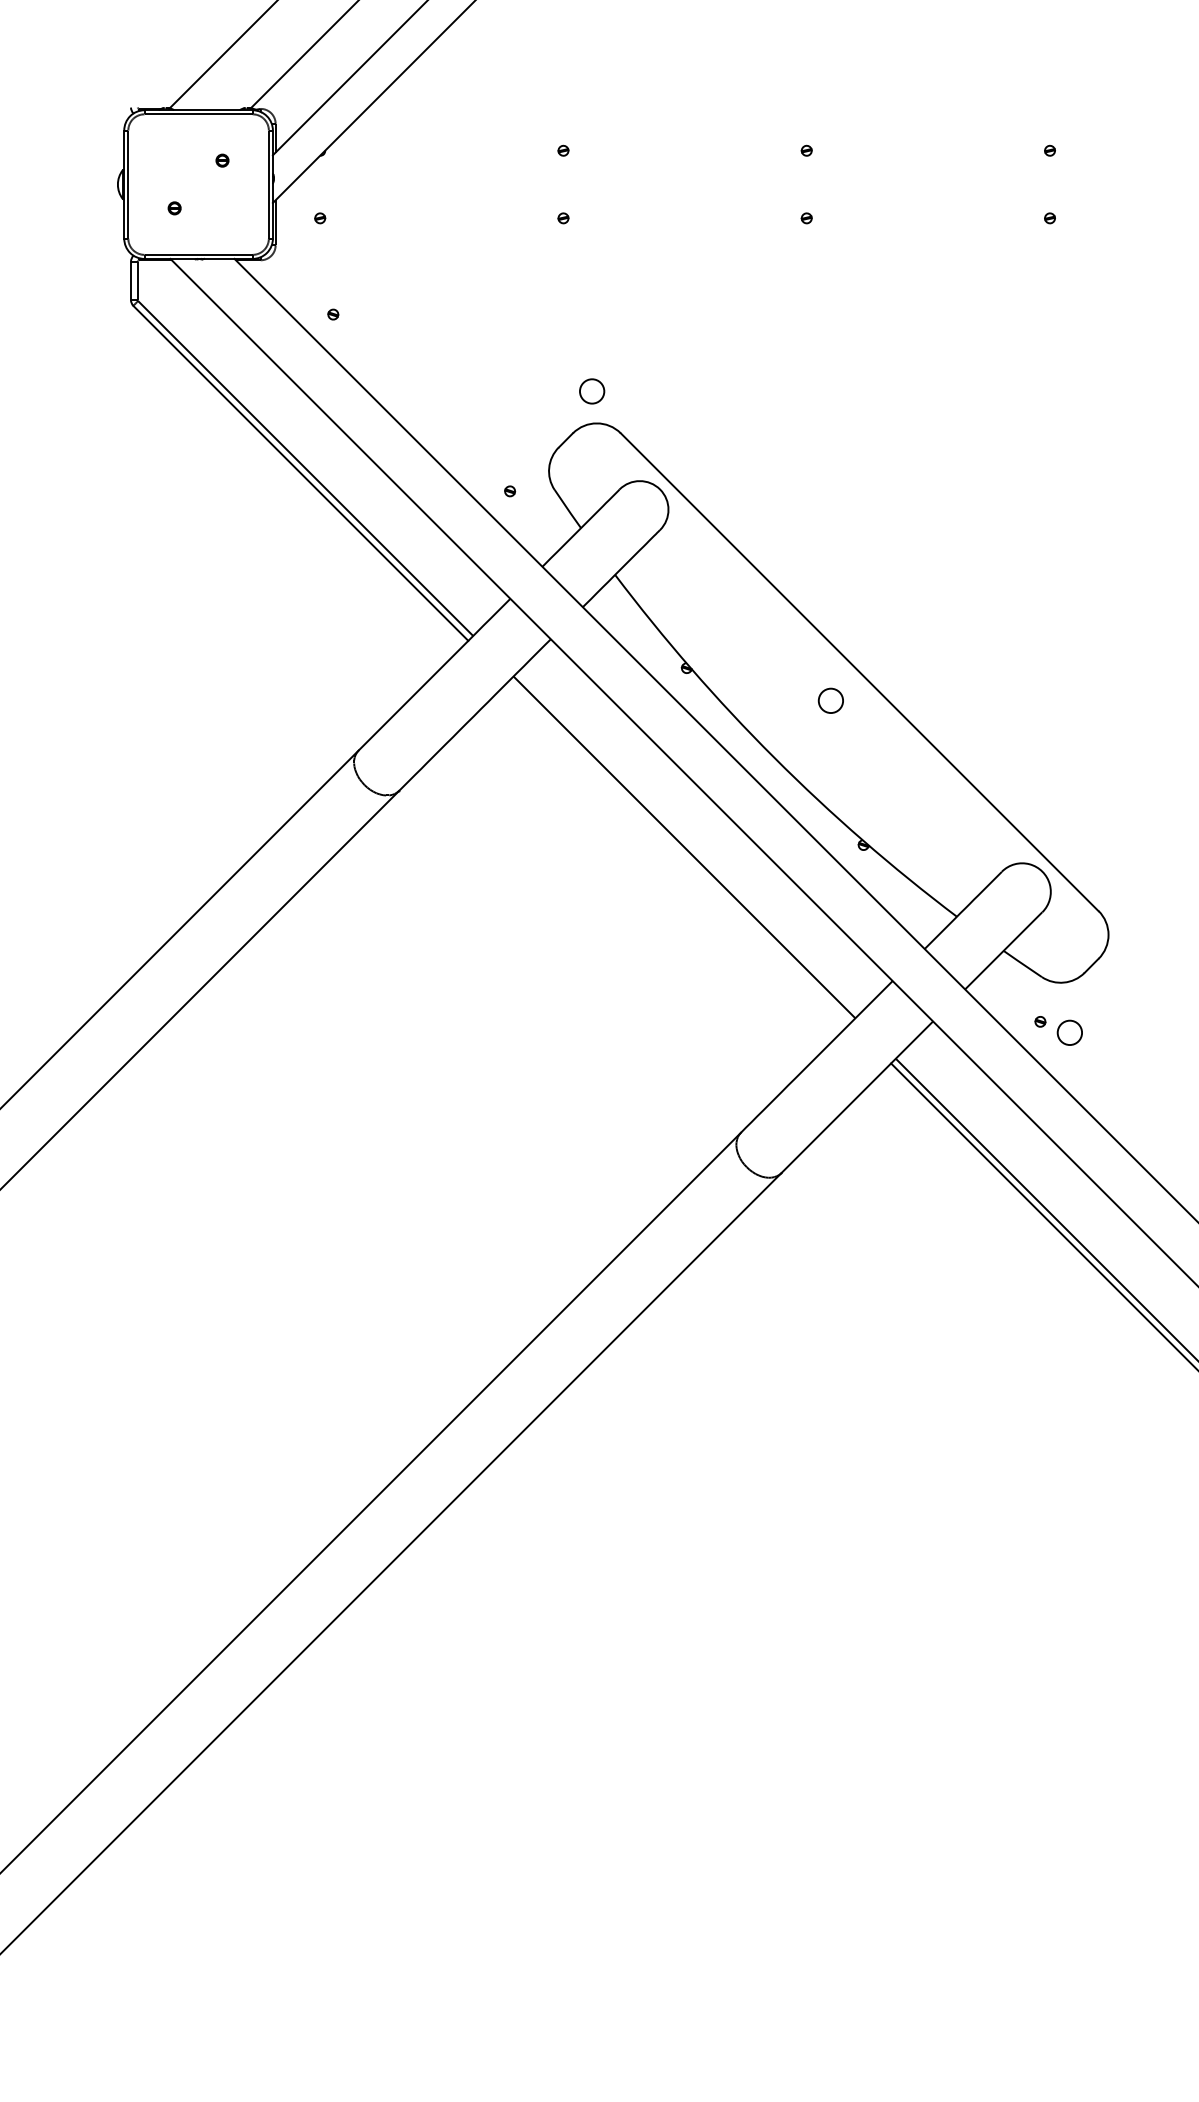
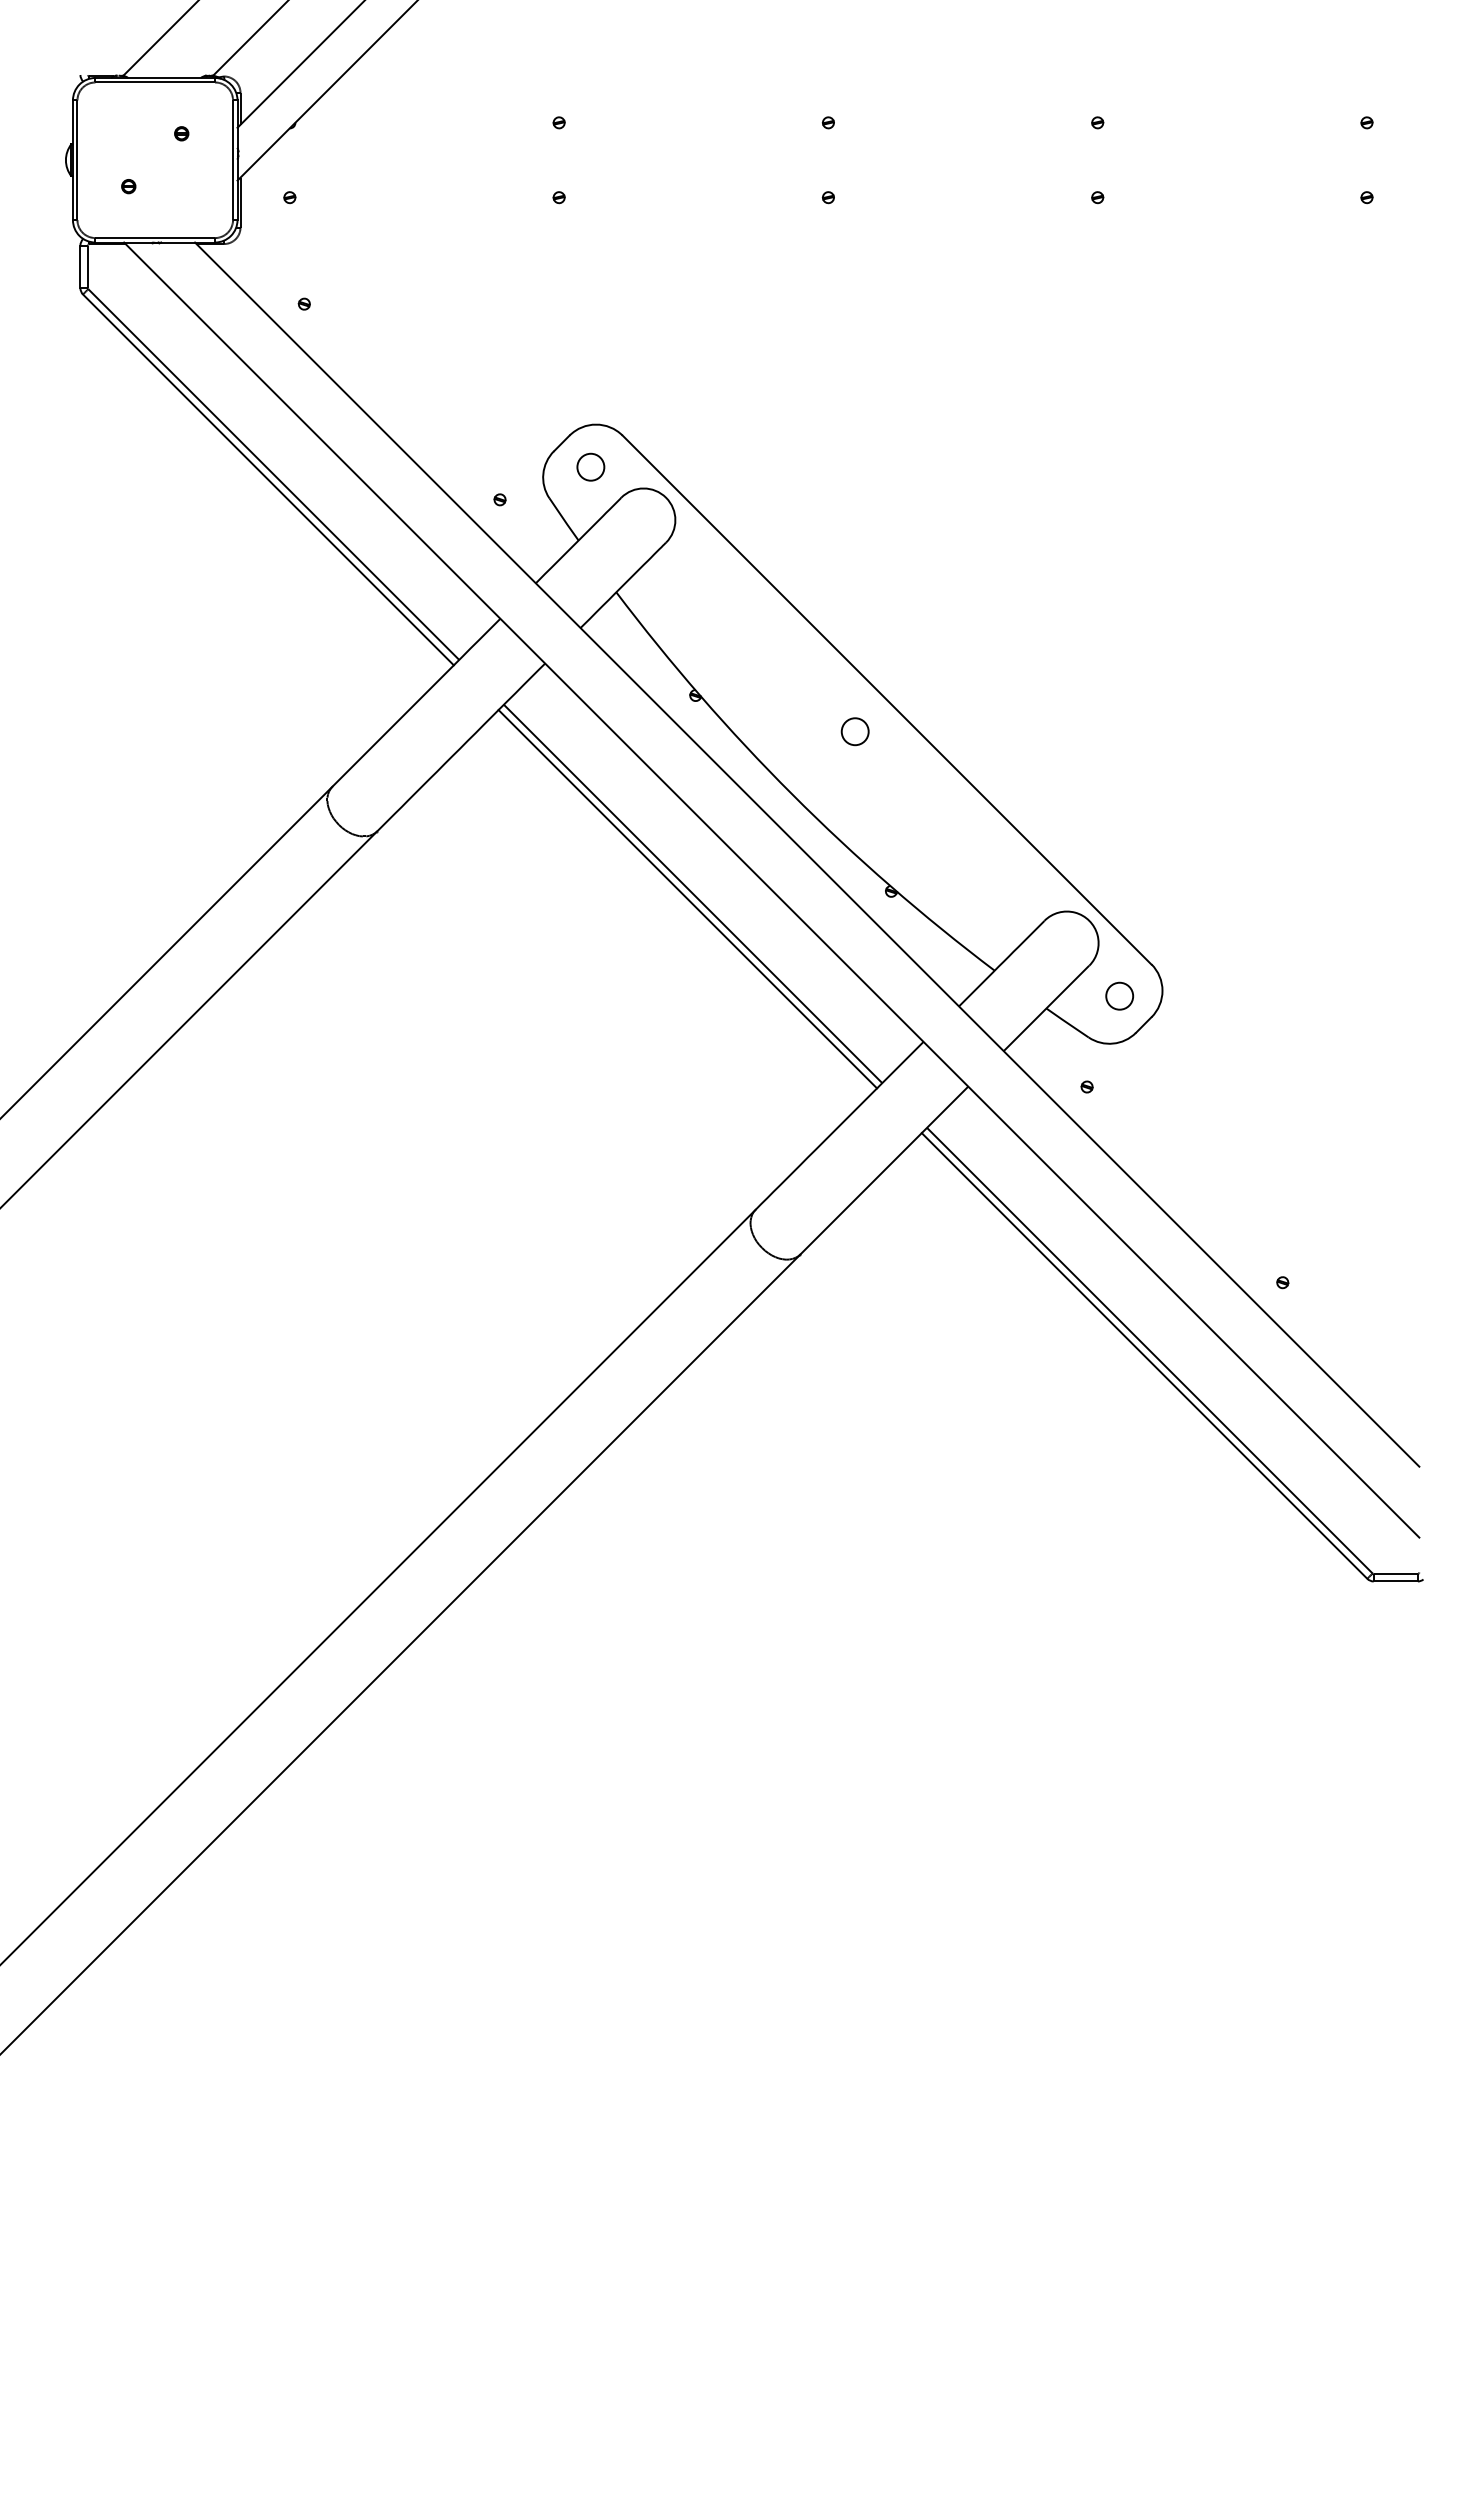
circle: (591, 390) -> (590, 466), moved
line: (679, 852) -> (687, 899), added
circle: (1069, 1032) -> (1119, 995), moved

